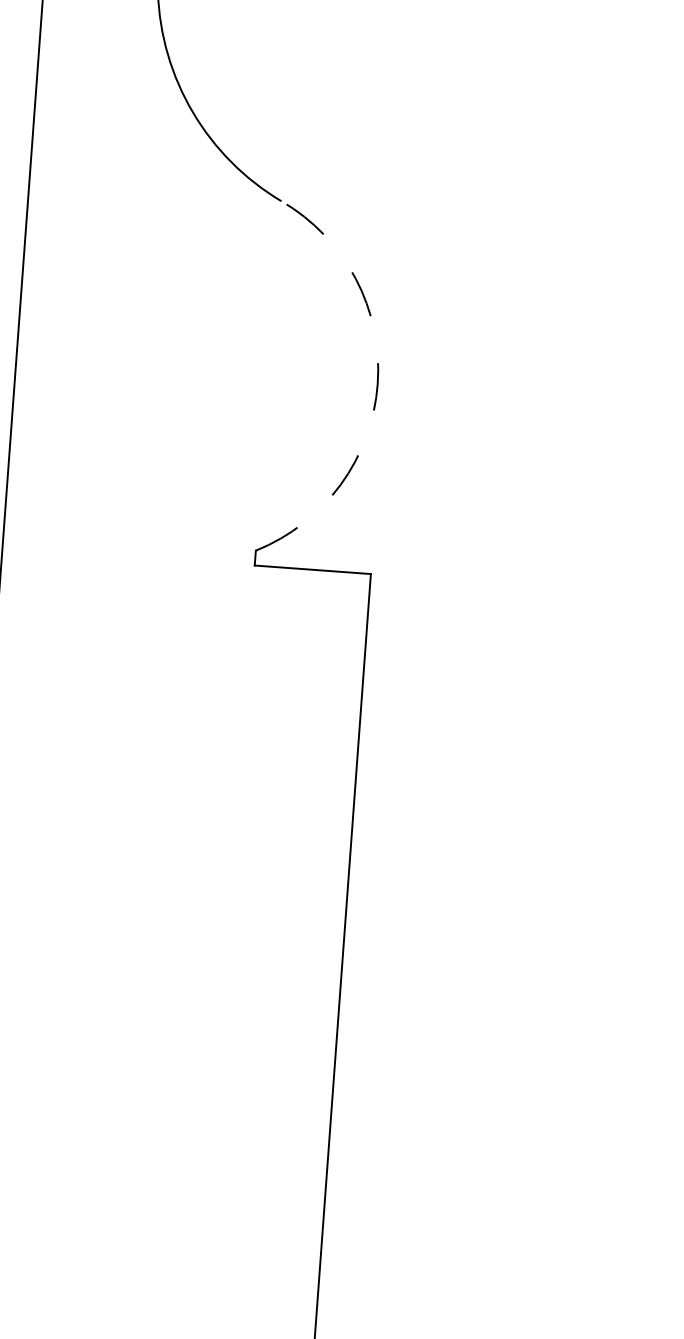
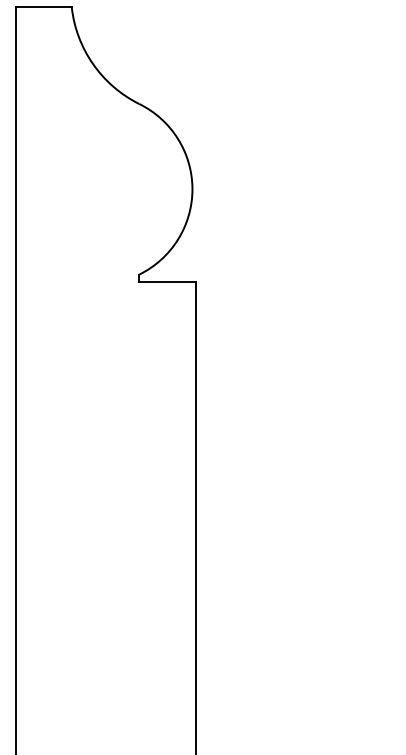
arc: (377, 384) -> (192, 189), dashed -> solid

